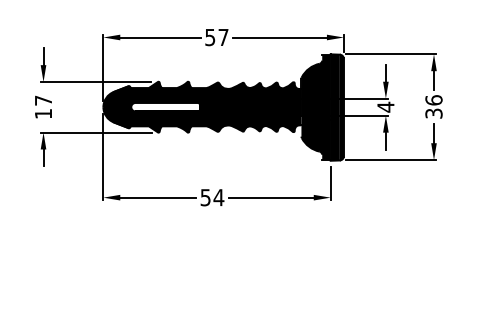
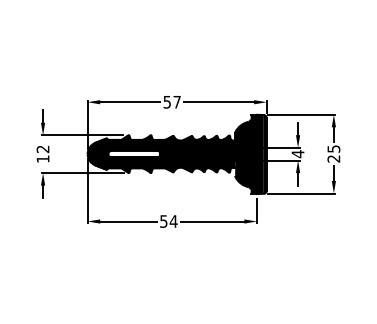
text: (42, 99) -> (42, 148), 17 -> 12
text: (433, 106) -> (333, 153), 36 -> 25

